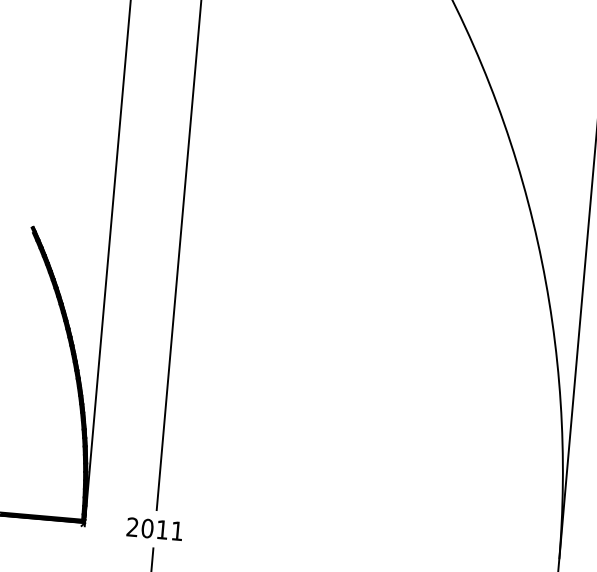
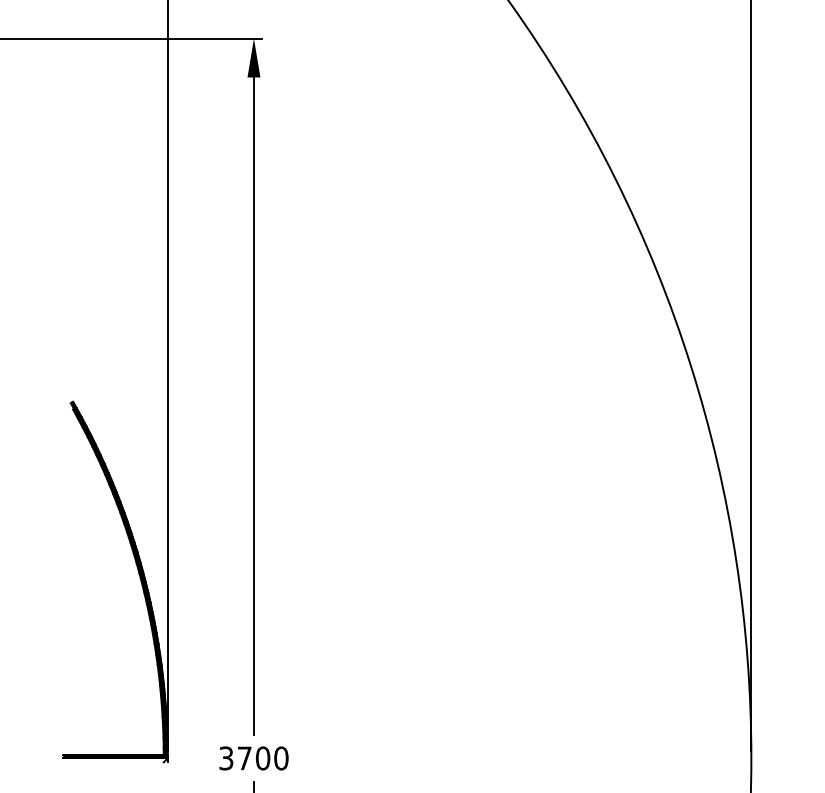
text: (154, 529) -> (253, 758), 2011 -> 3700

